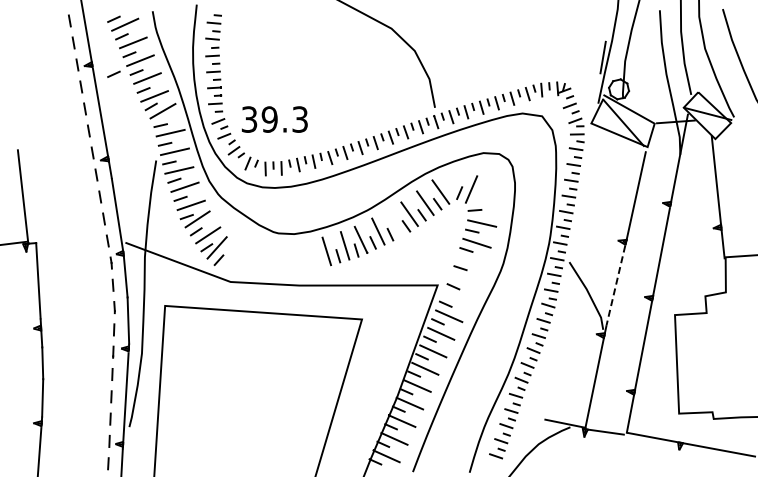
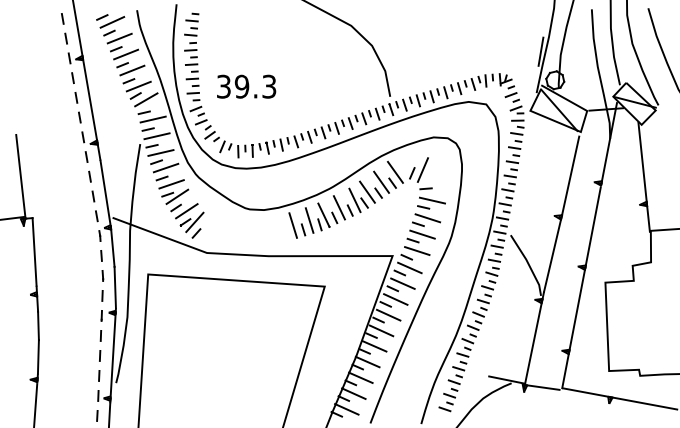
line: (113, 73) -> (101, 66), removed
text: (274, 119) -> (246, 86), moved
line: (395, 223) -> (354, 200), added
line: (470, 261) -> (422, 234), added
line: (464, 279) -> (416, 250), added
line: (615, 285) -> (552, 256), dashed -> solid
line: (456, 298) -> (409, 267), added

